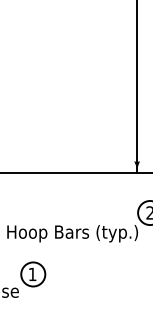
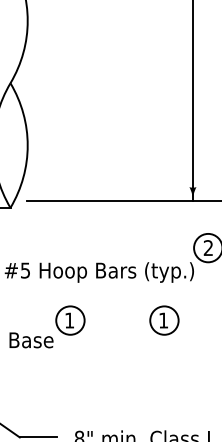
part: (113, 274) -> (164, 320), added

